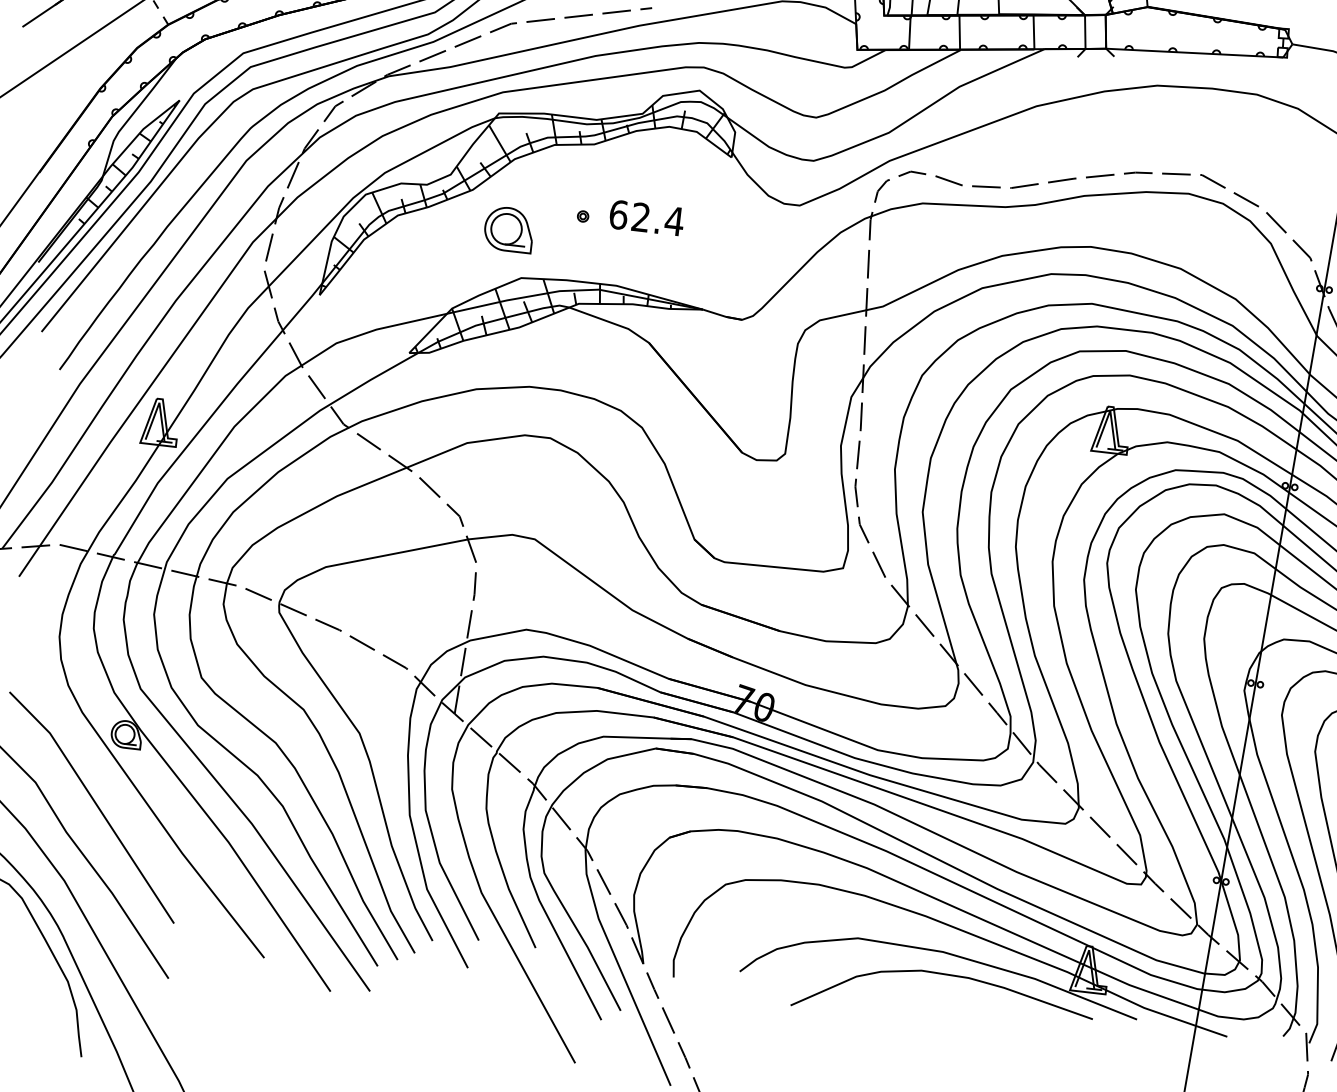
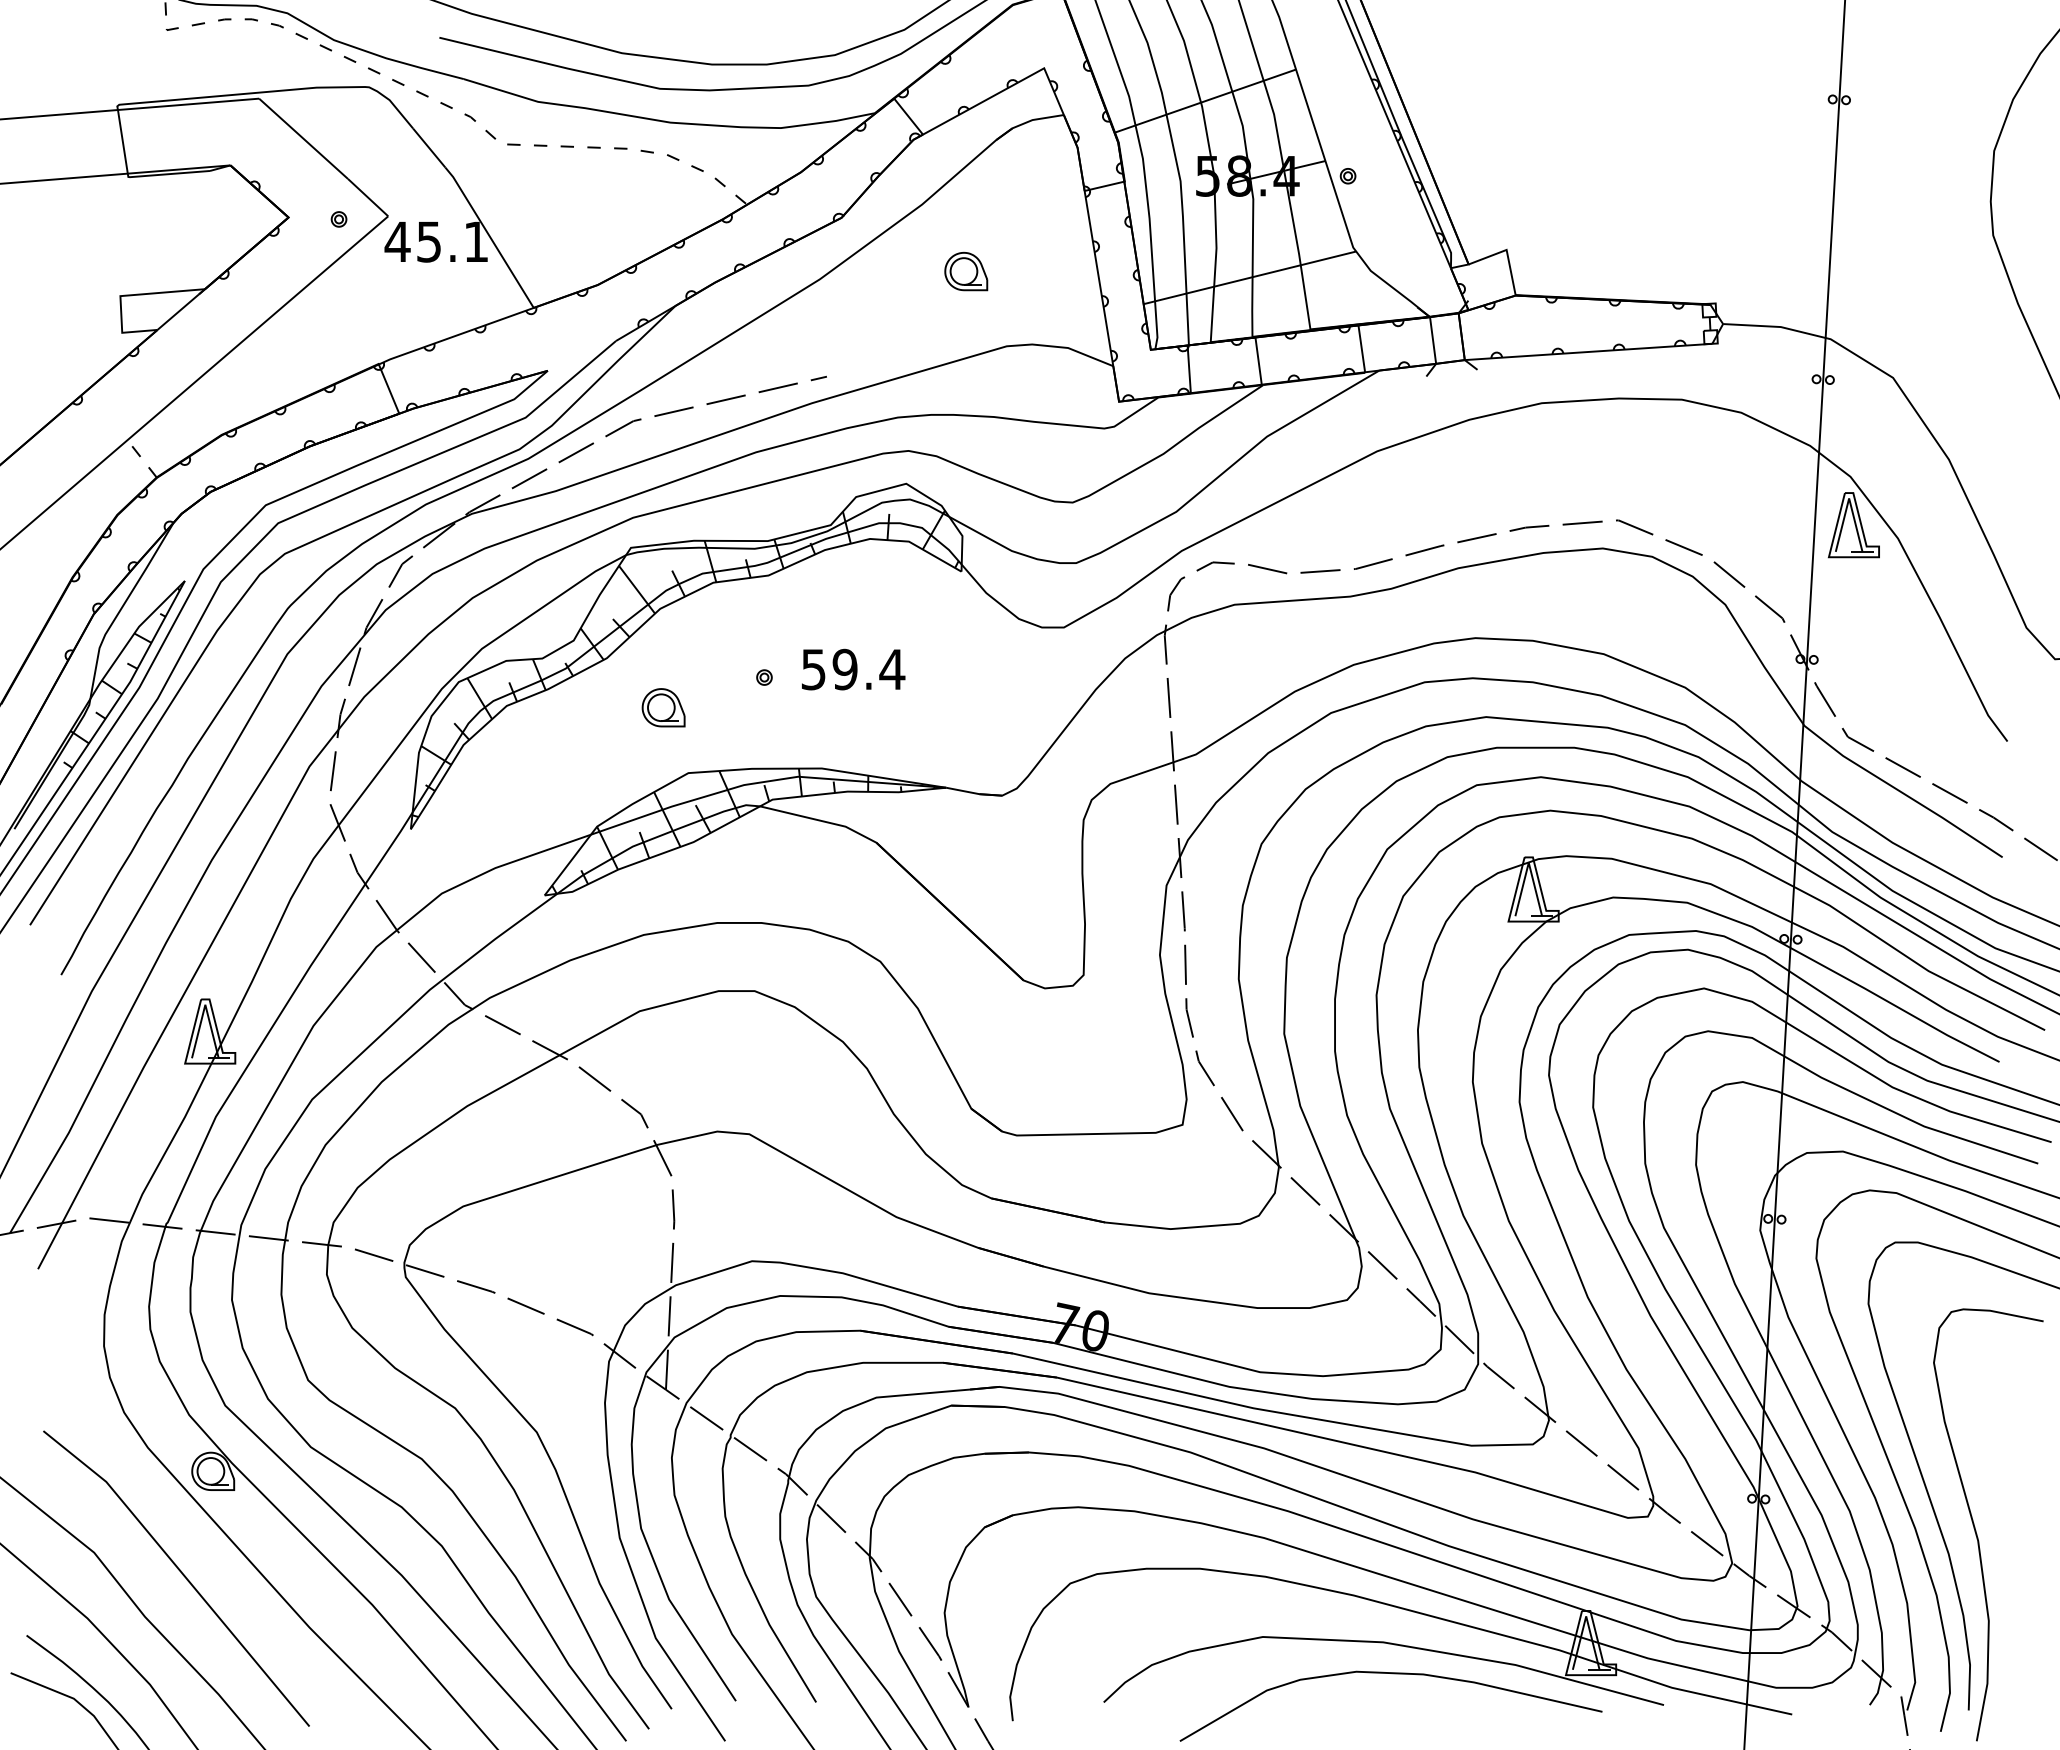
text: (629, 216) -> (829, 669), 62.4 -> 59.4
part: (508, 229) -> (663, 707), size x0.62

